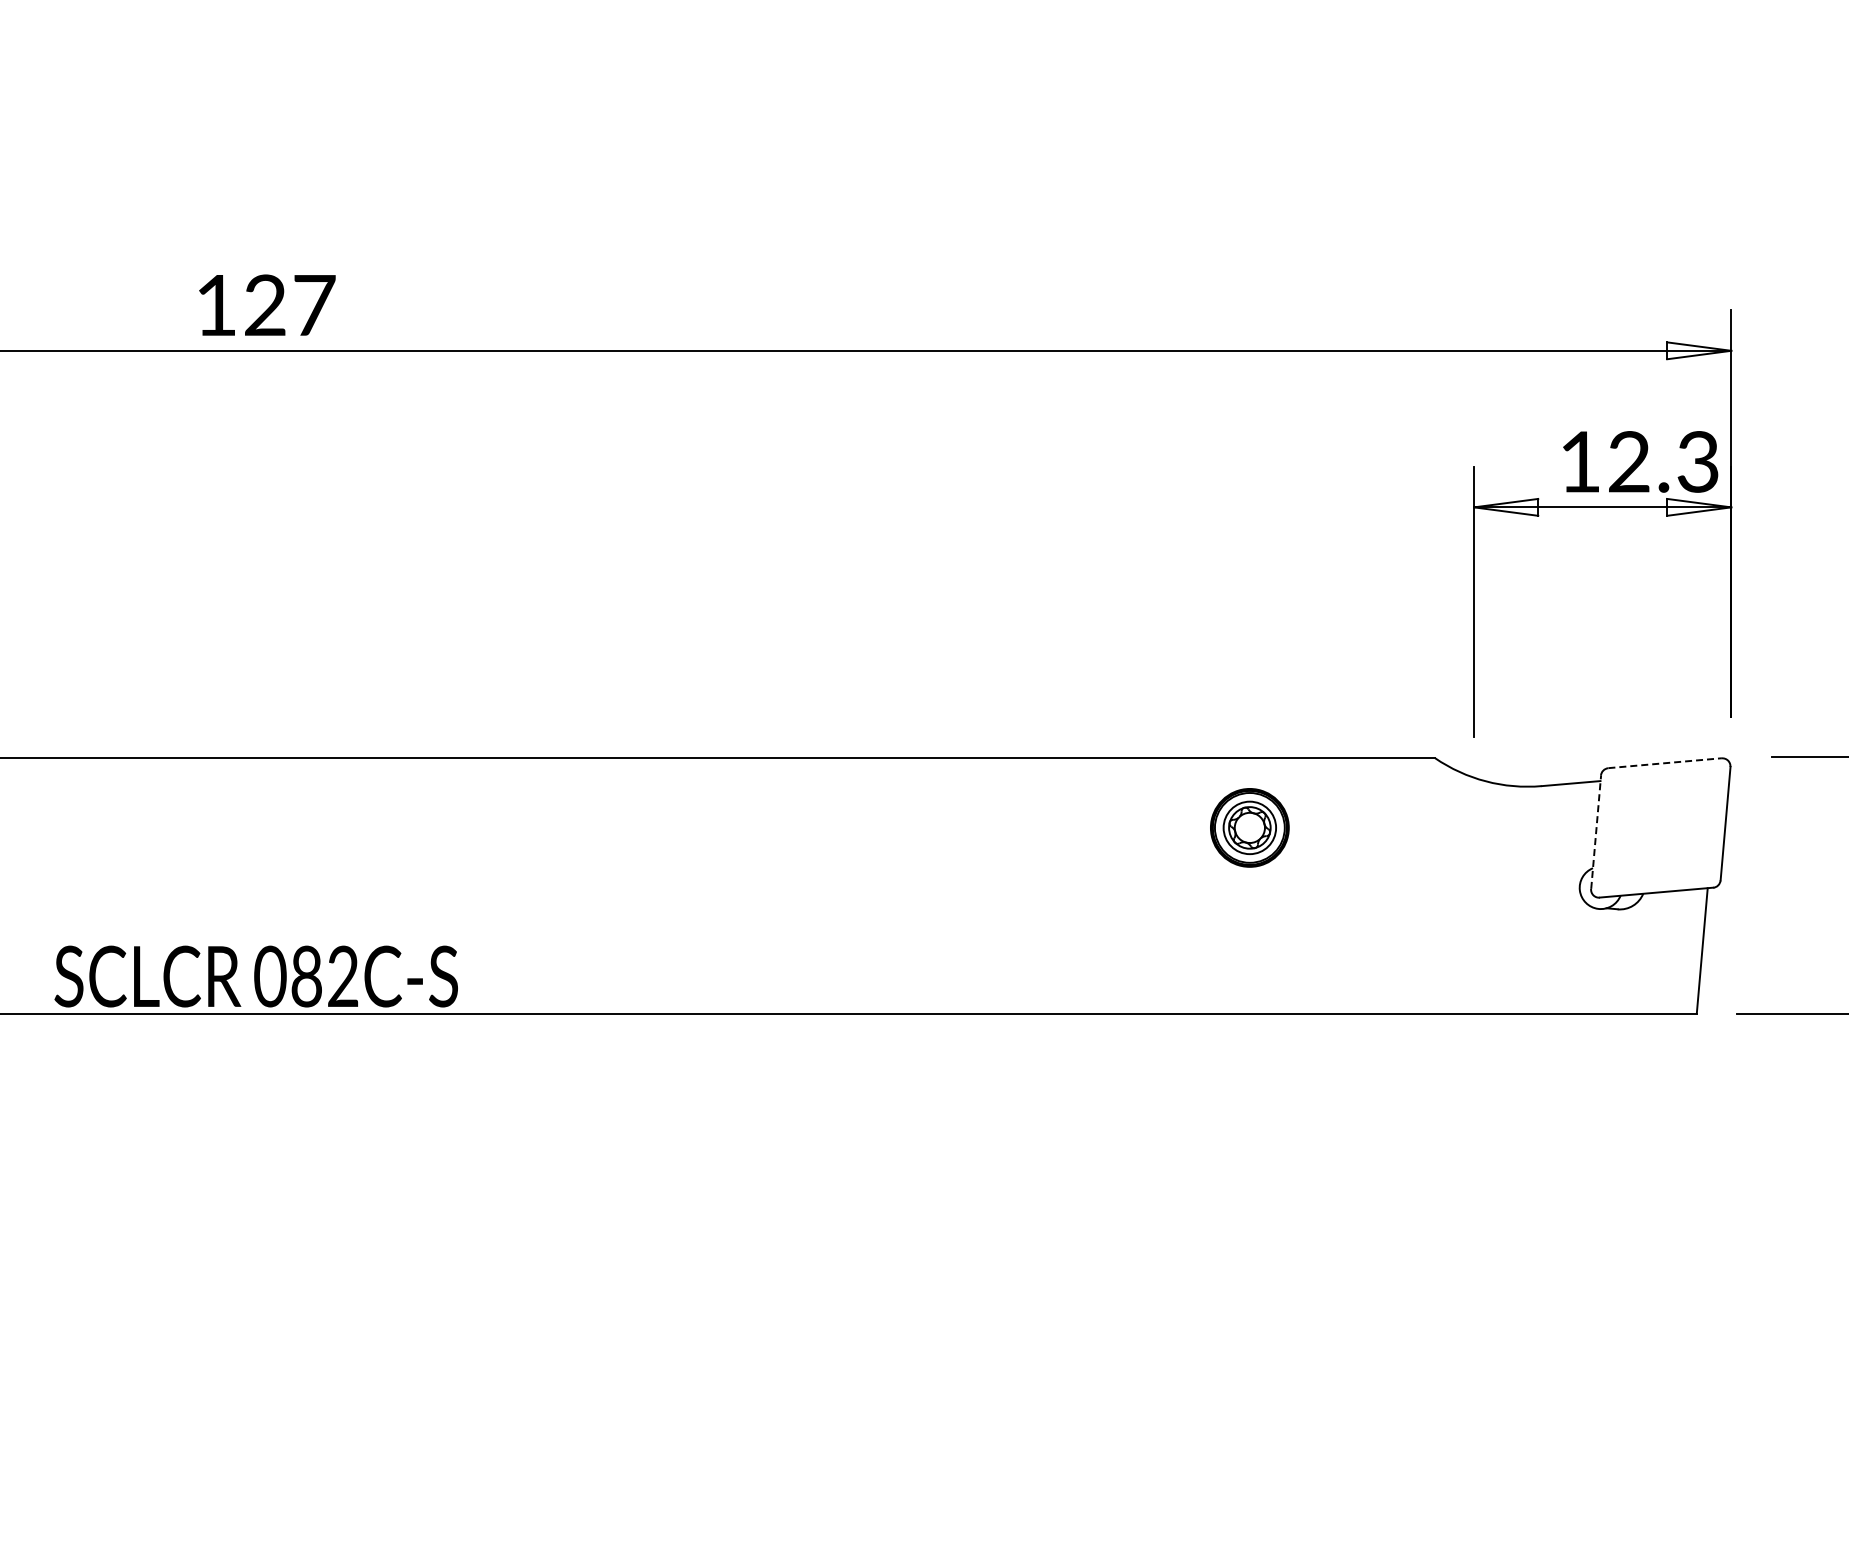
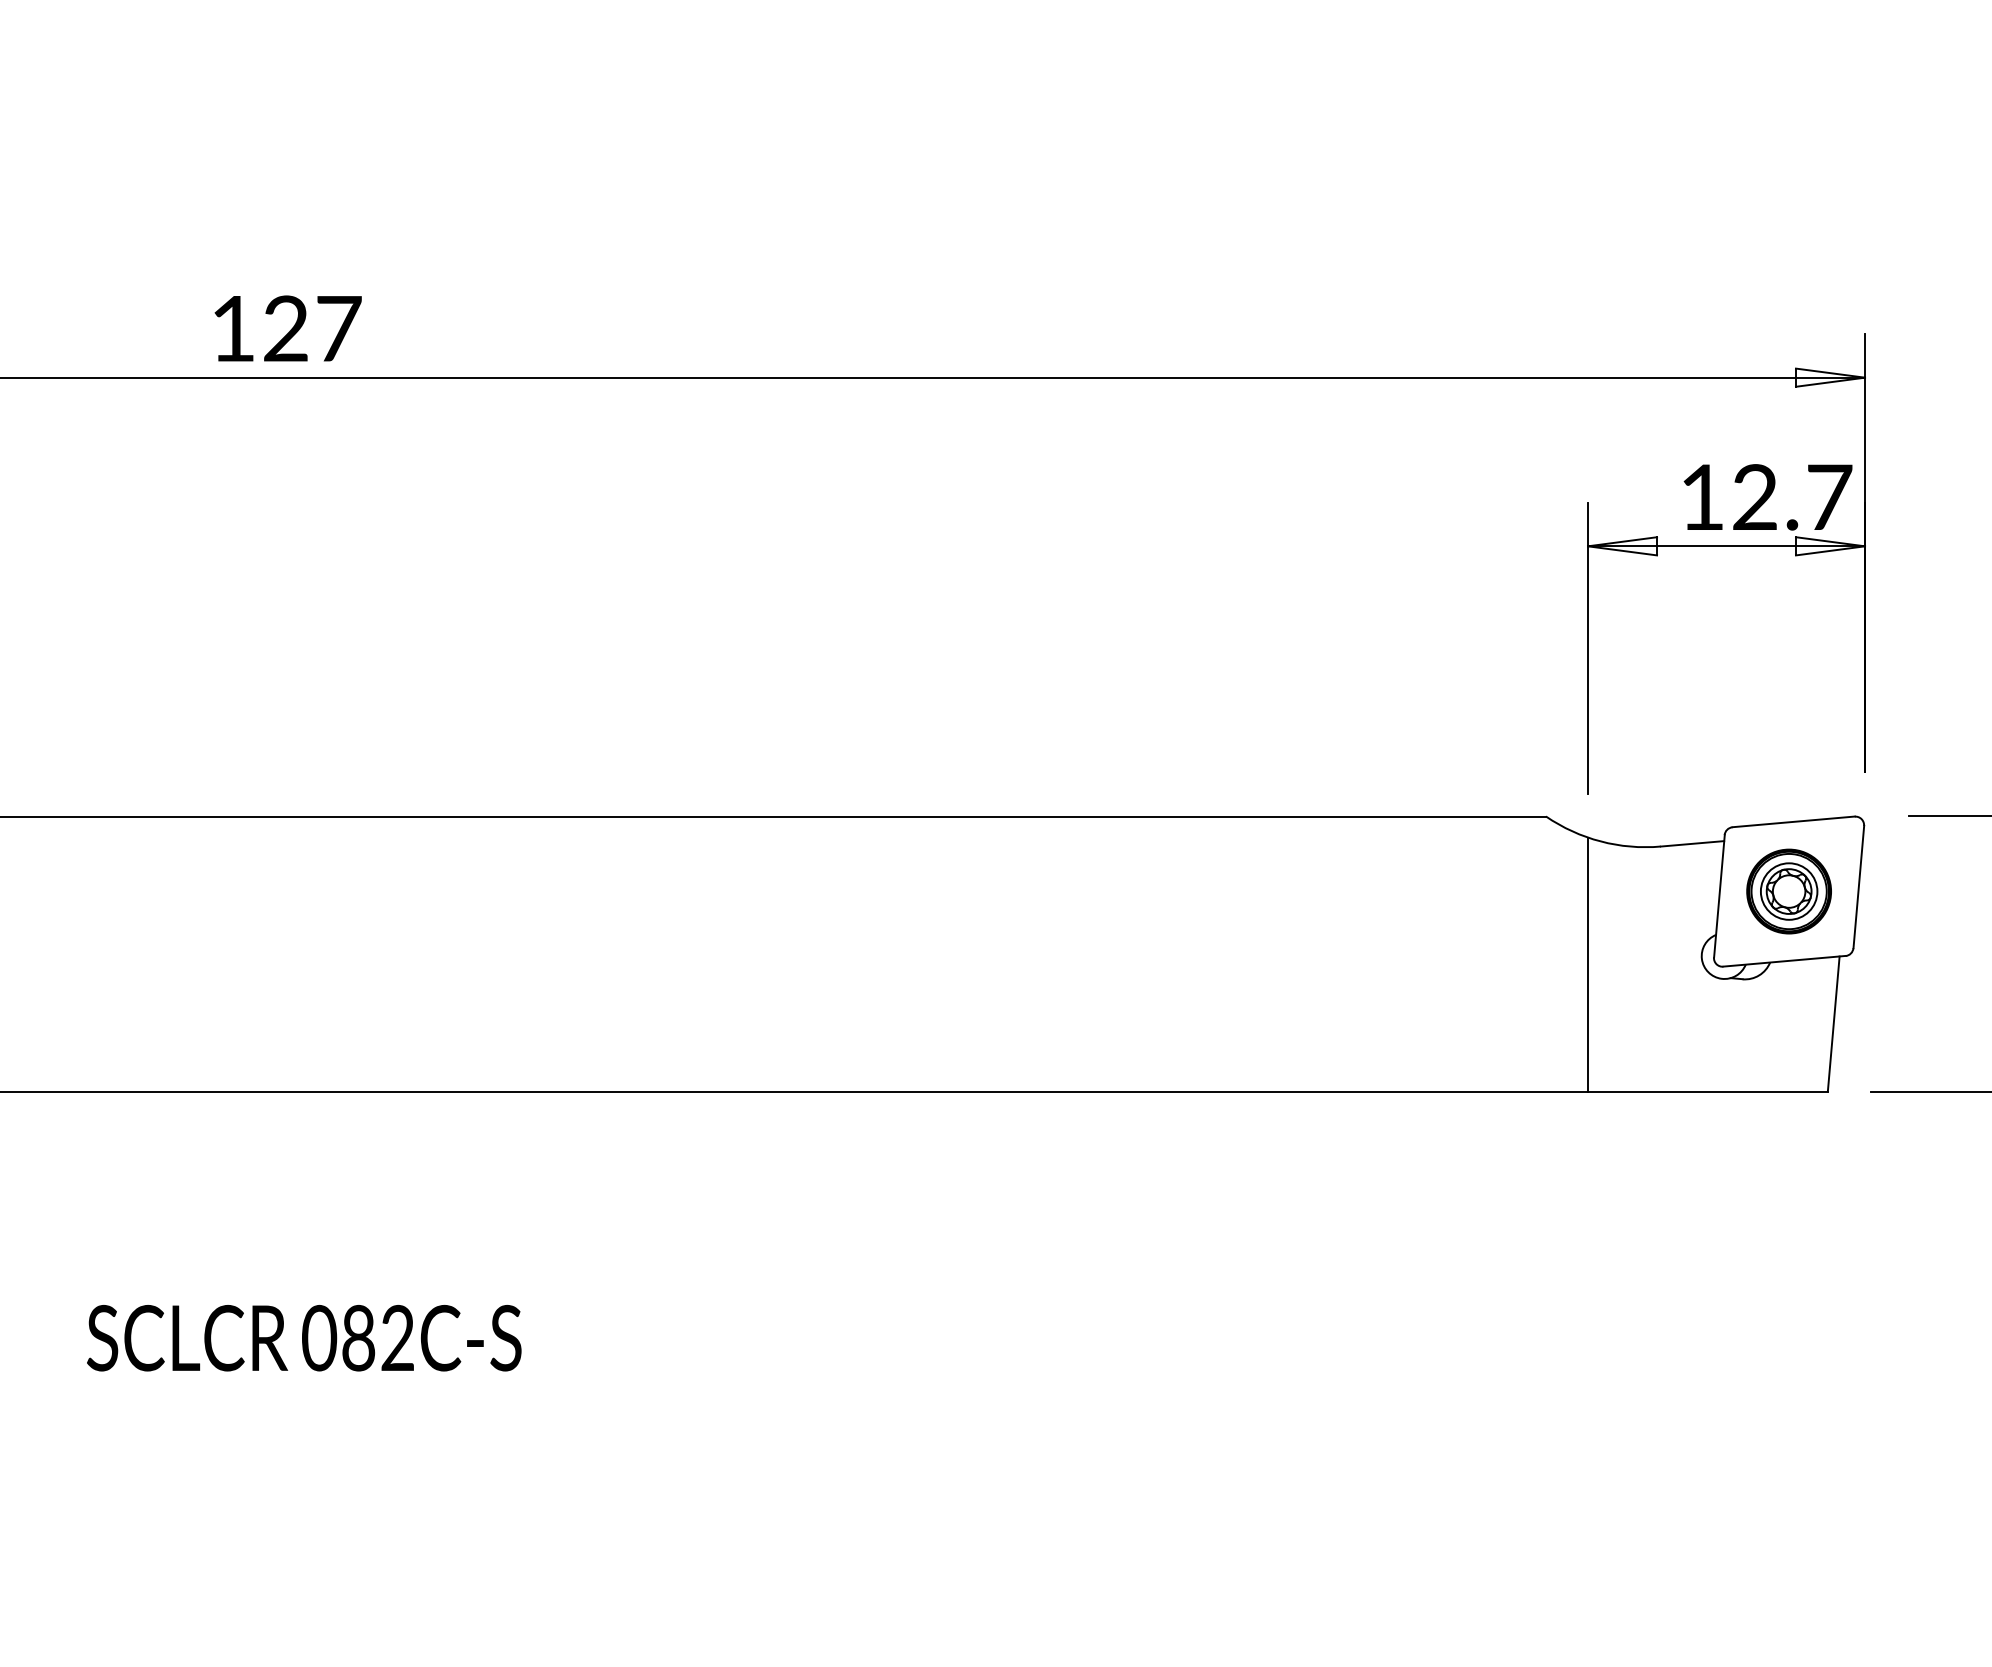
text: (1698, 461) -> (1829, 496), 12.3 -> 12.7
line: (1665, 763) -> (1794, 822), dashed -> solid
part: (1249, 827) -> (1788, 891), moved
line: (1596, 832) -> (1719, 896), dashed -> solid
line: (1474, 895) -> (1588, 964), added
text: (255, 976) -> (303, 1338), moved

